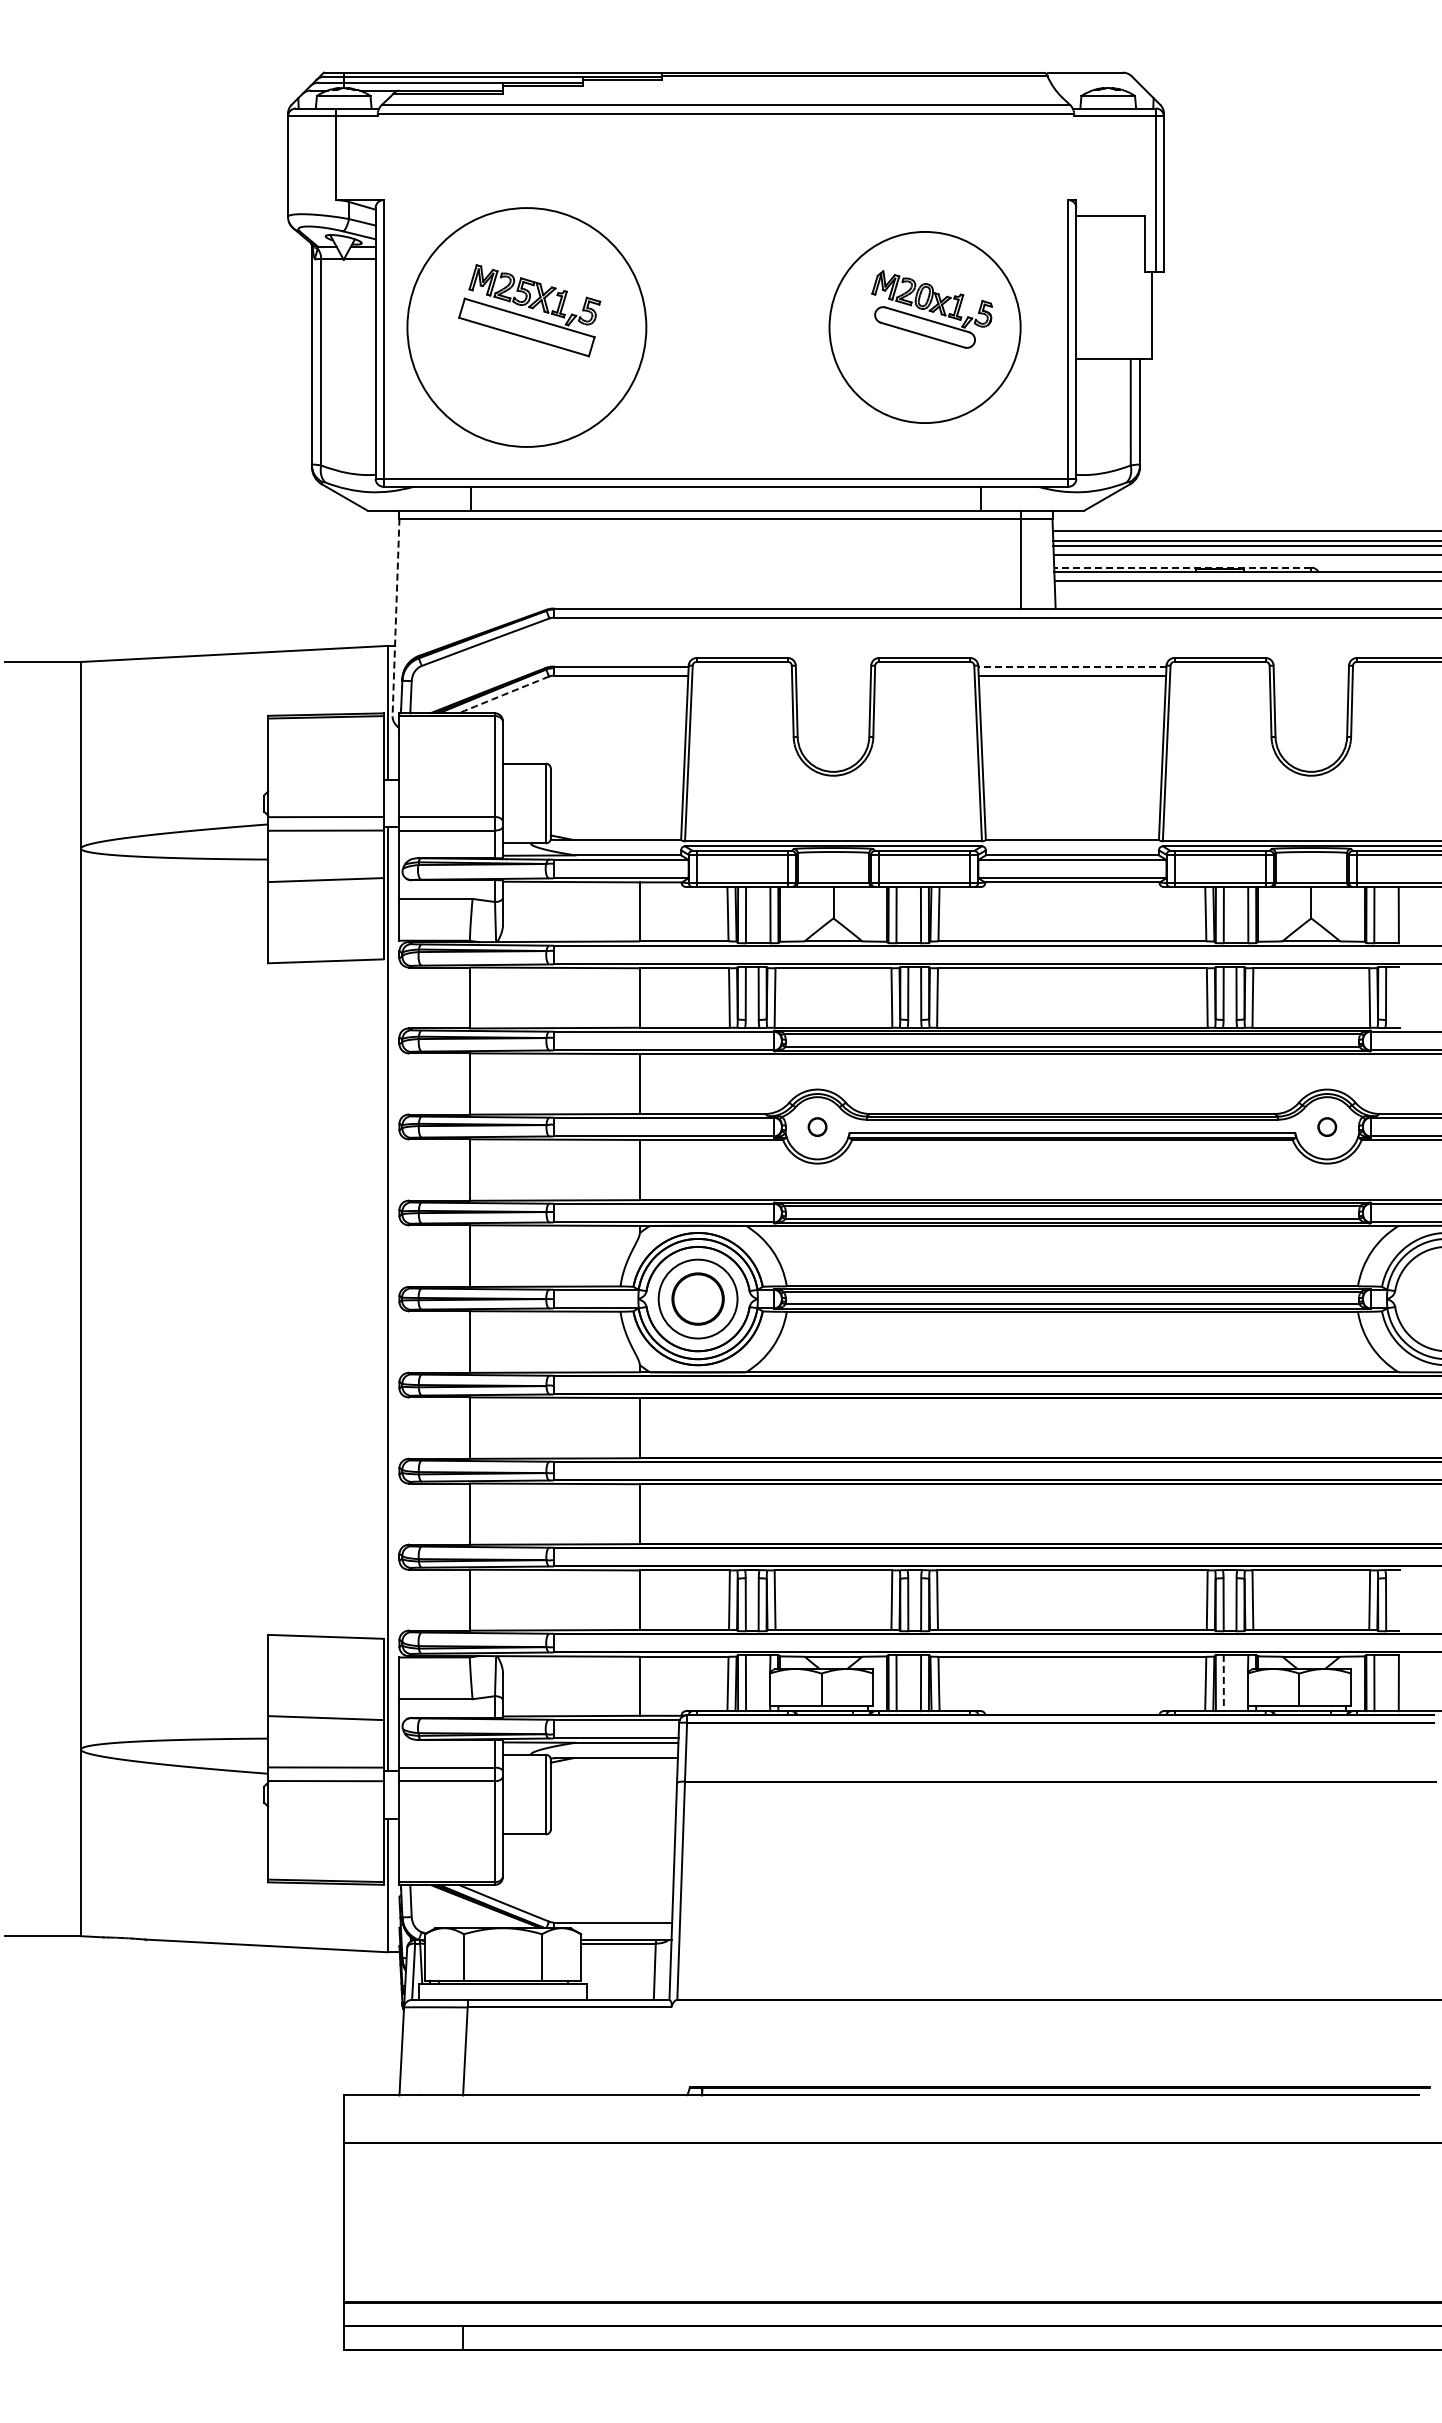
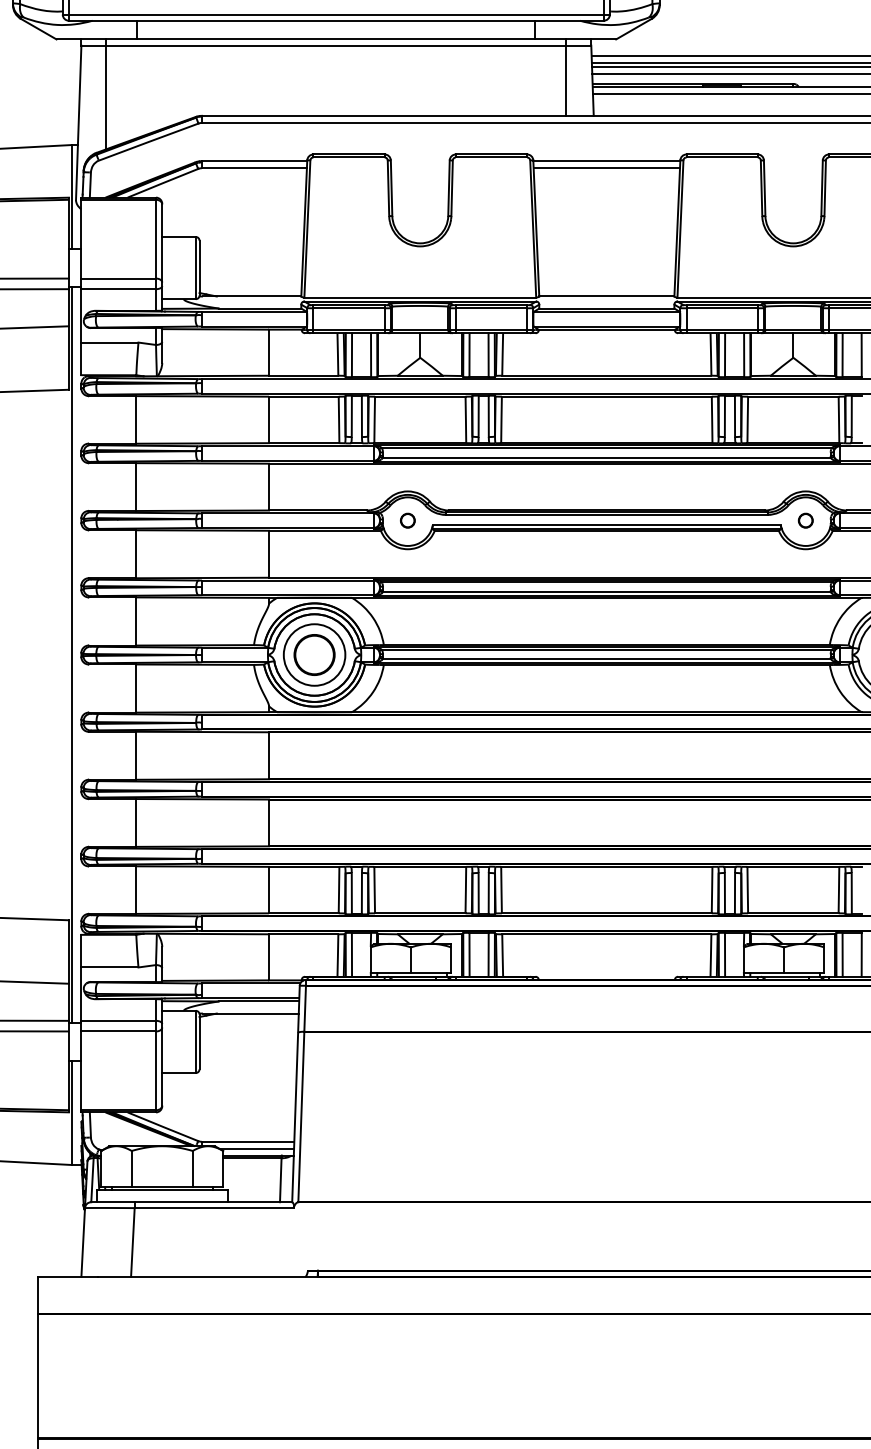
line: (1182, 567) -> (692, 83), dashed -> solid
line: (431, 580) -> (106, 93), added
line: (396, 617) -> (79, 122), dashed -> solid
line: (1071, 666) -> (606, 161), dashed -> solid
arc: (503, 694) -> (162, 182), dashed -> solid
line: (1223, 1683) -> (724, 955), dashed -> solid
line: (623, 1931) -> (256, 1148), added

